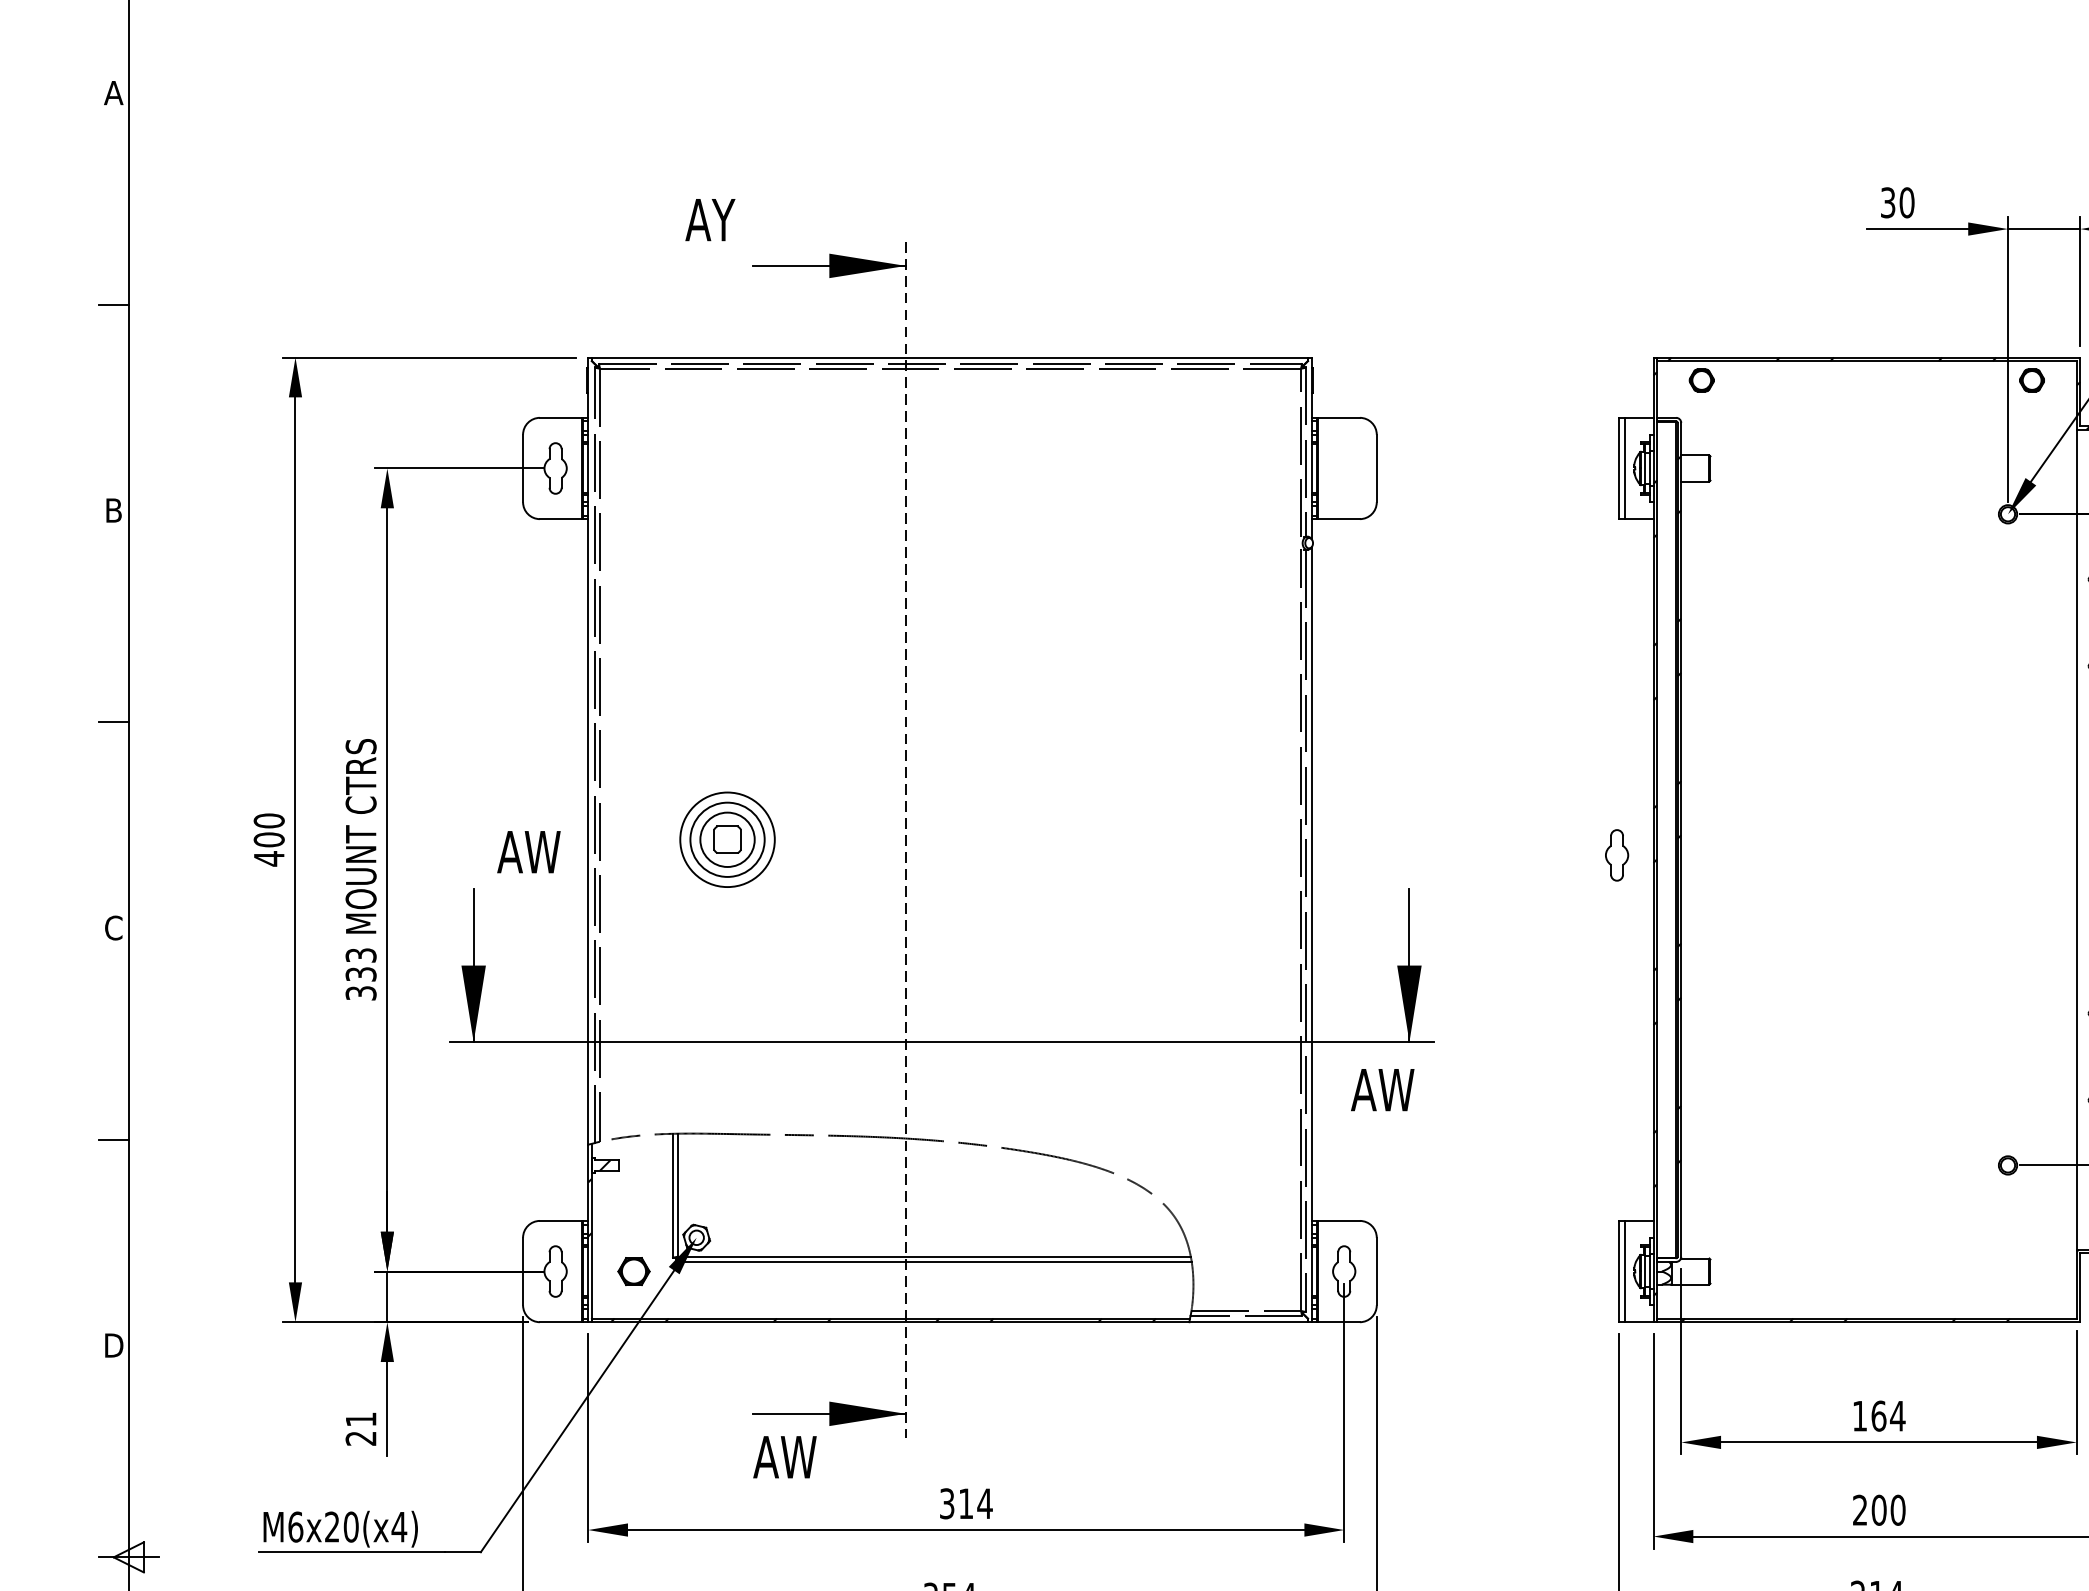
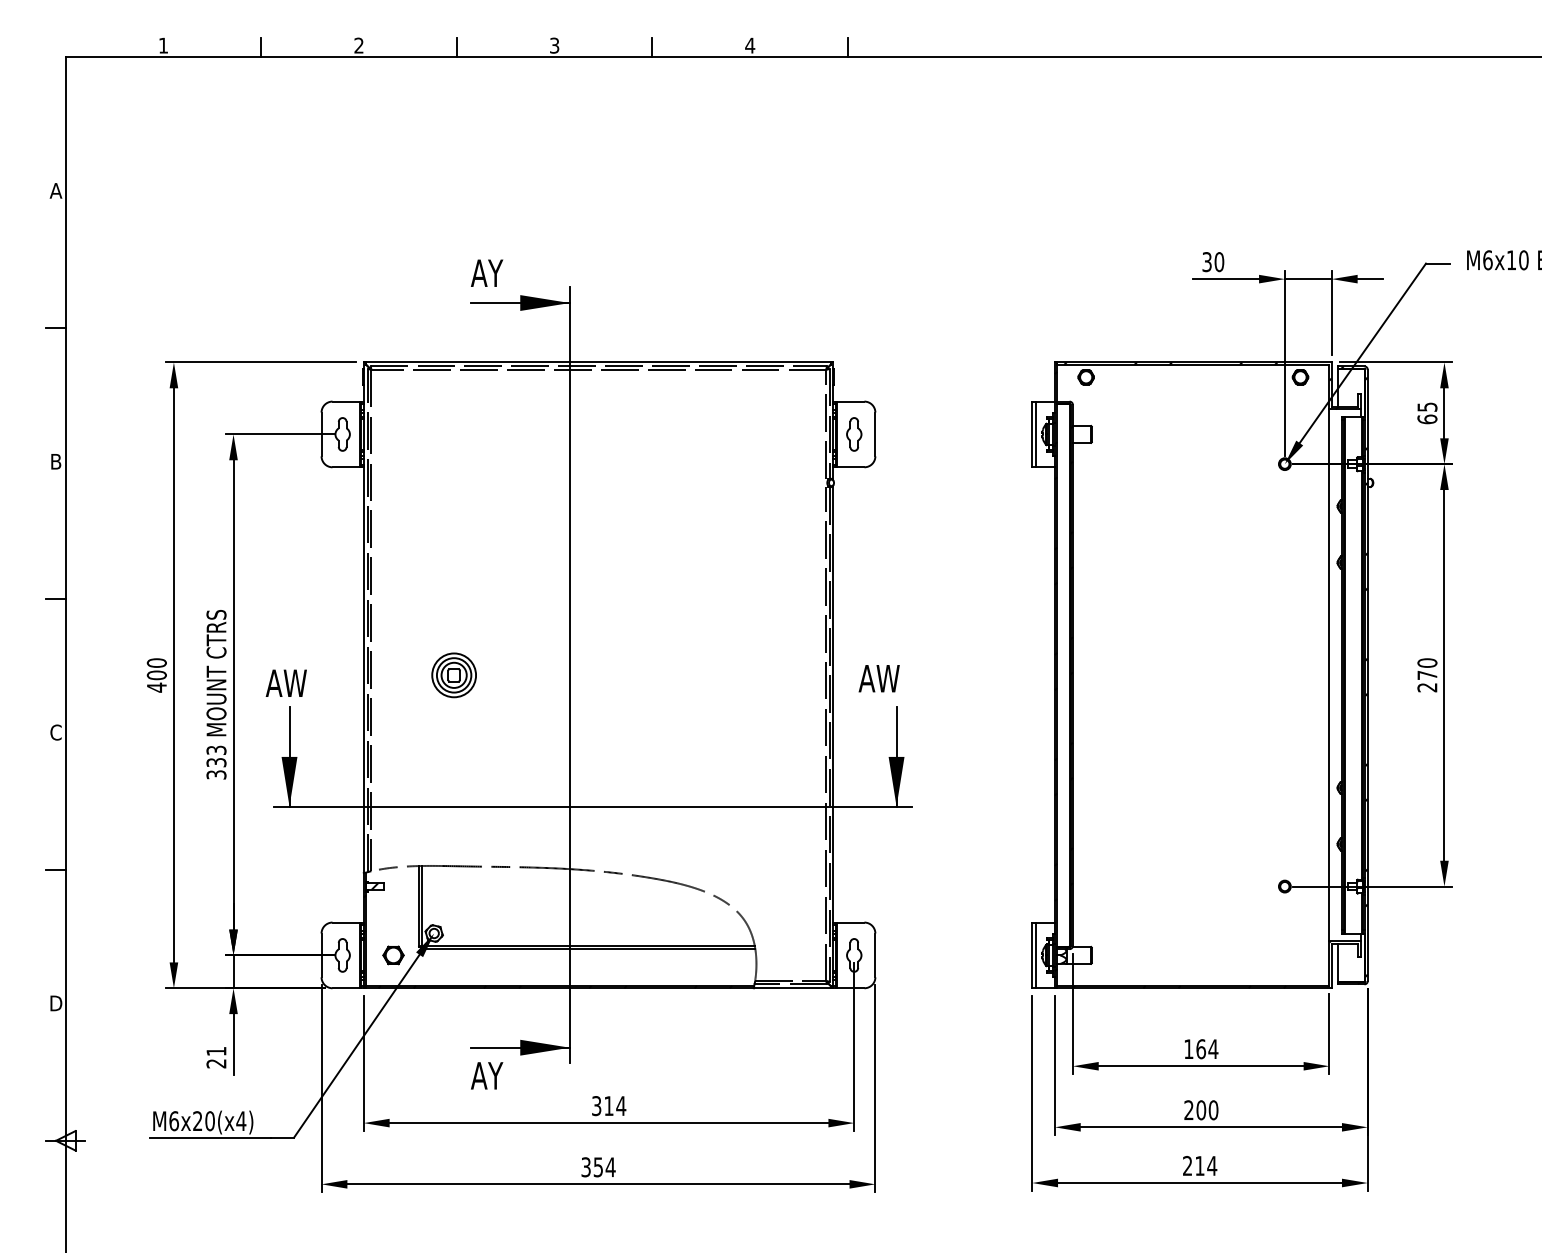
text: (711, 218) -> (487, 272), moved
part: (726, 840) -> (453, 675), size x0.71
line: (905, 840) -> (569, 675), dashed -> solid
text: (527, 850) -> (285, 682), moved
part: (1617, 855) -> (854, 434), moved
text: (1381, 1089) -> (878, 678), moved
text: (797, 1456) -> (499, 1075), AW -> AY

